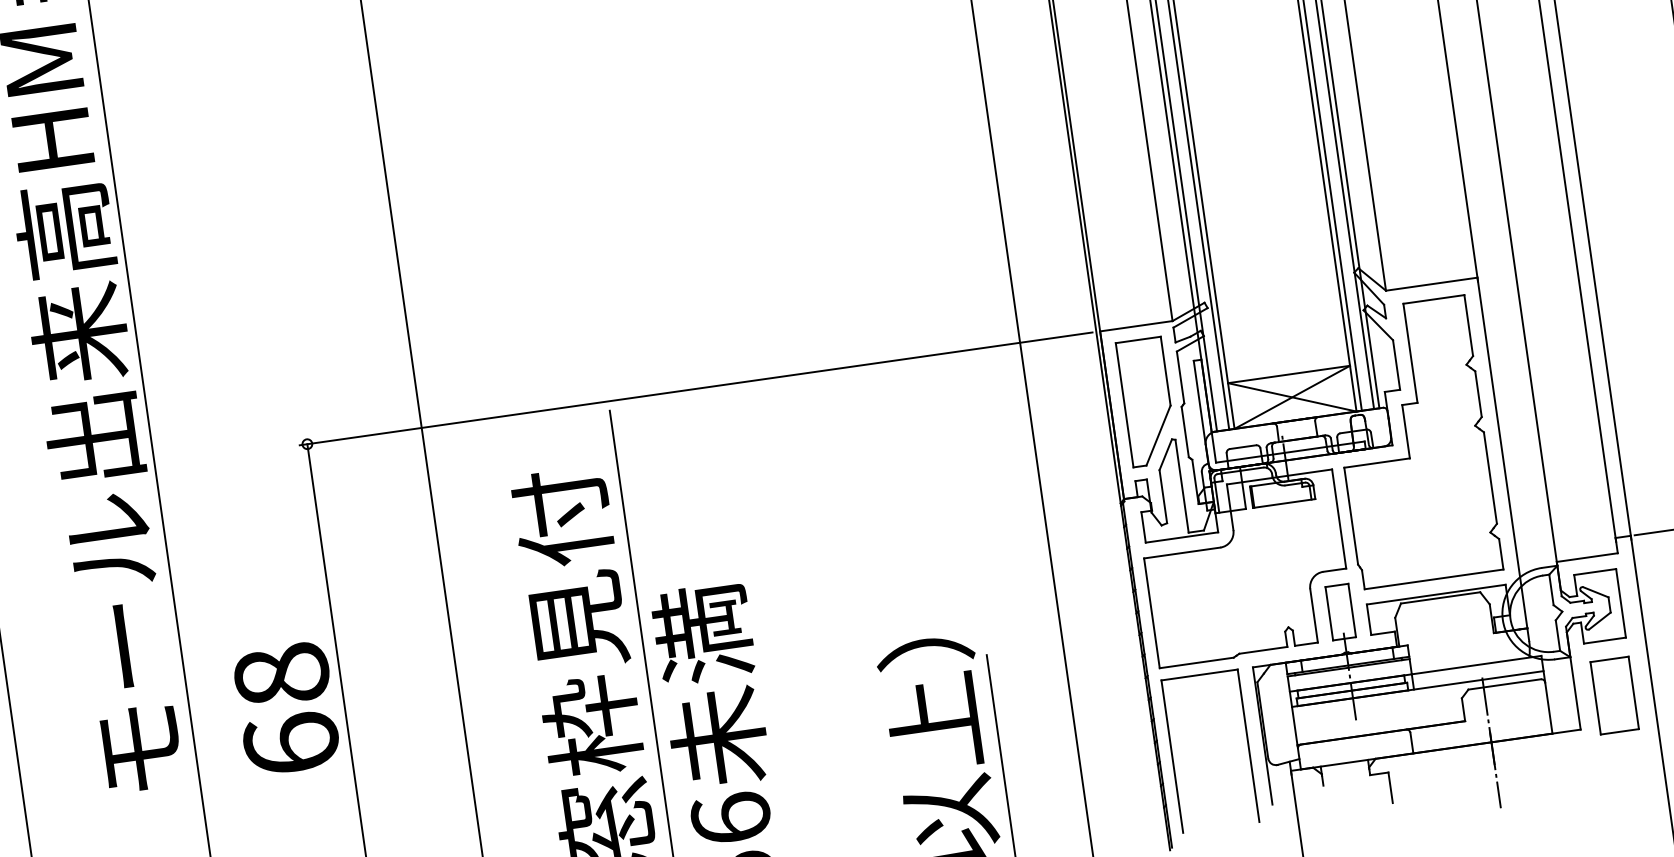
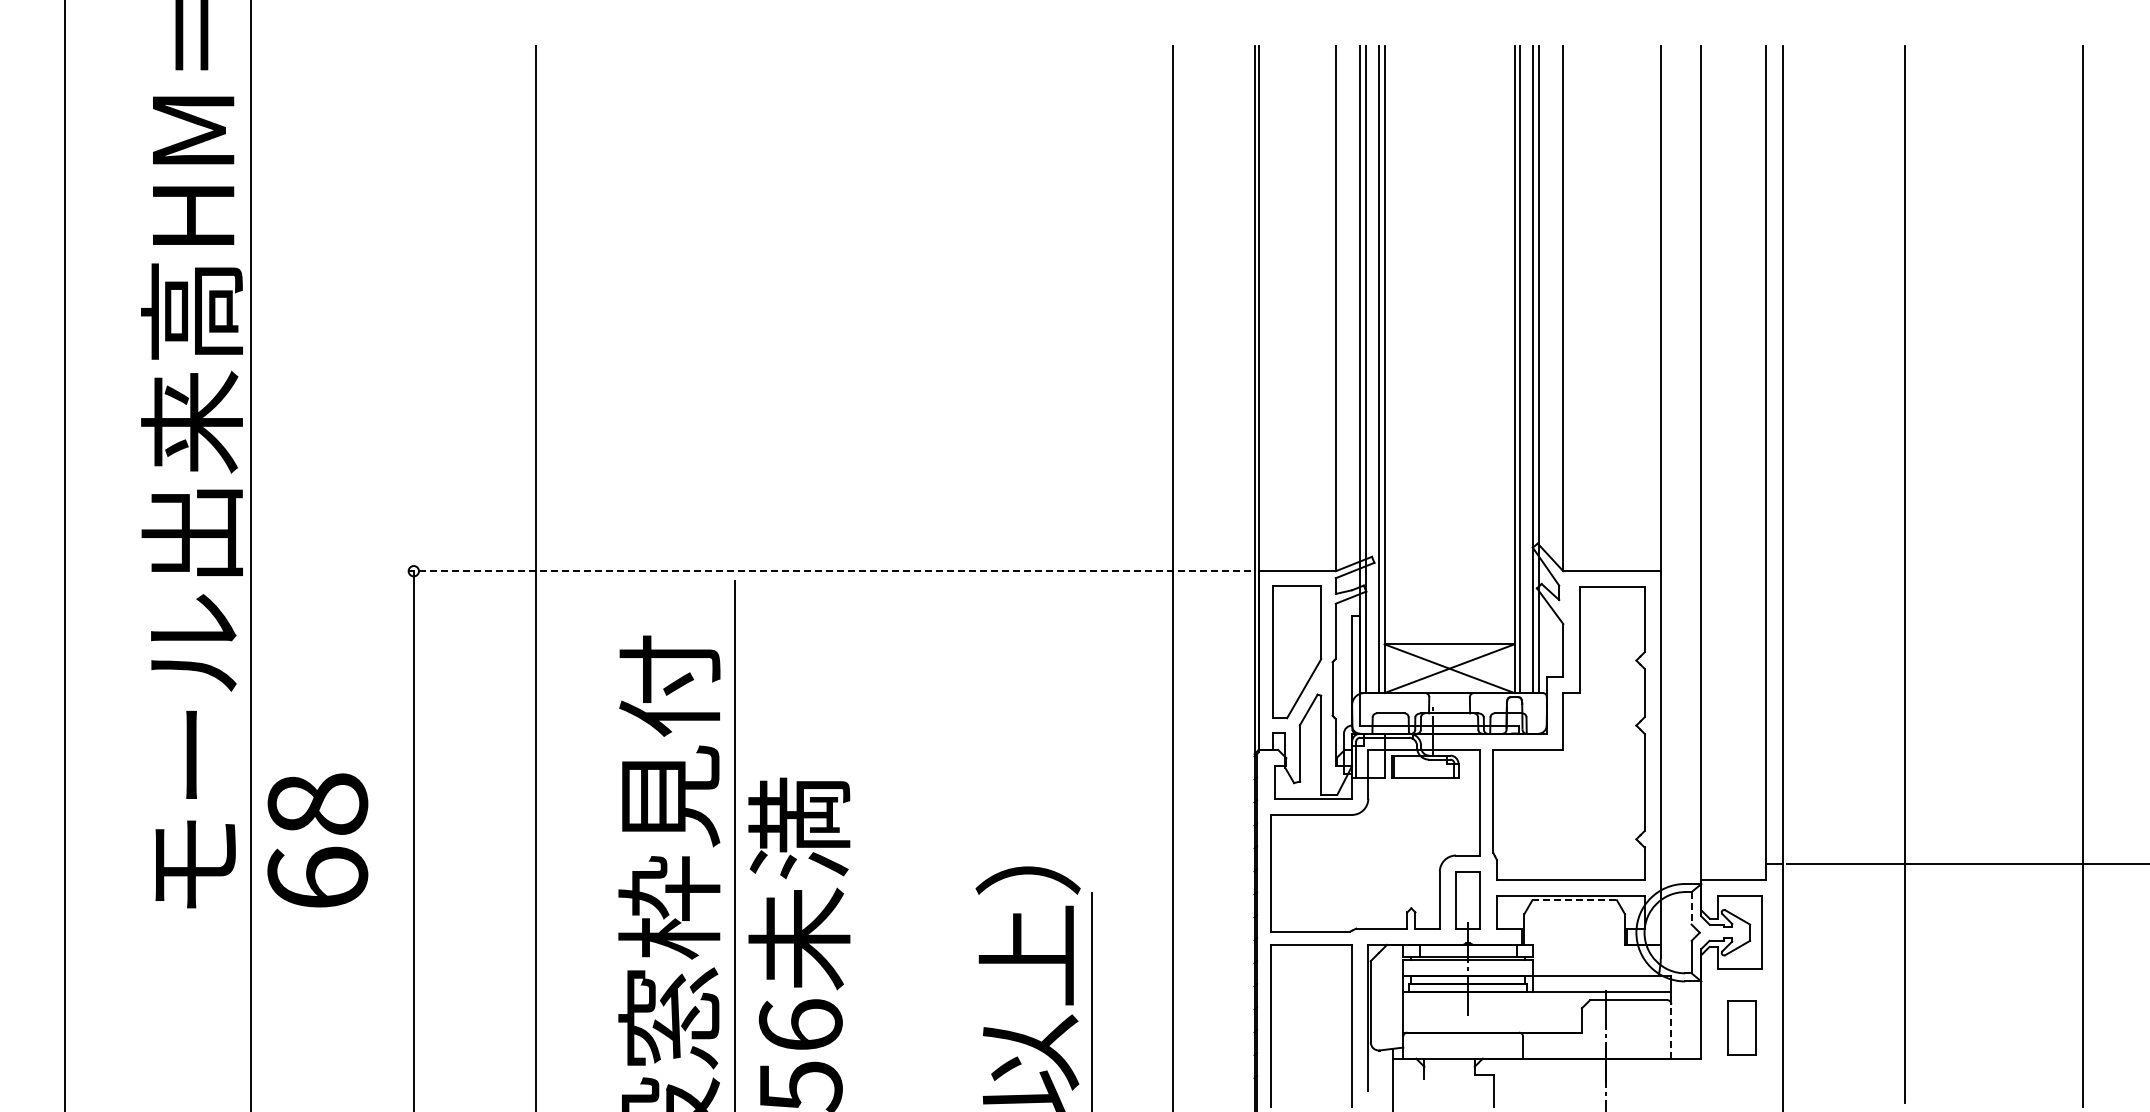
line: (695, 389) -> (827, 571), solid -> dashed
line: (1551, 590) -> (1691, 908), solid -> dashed
line: (1441, 598) -> (1575, 900), solid -> dashed
part: (1614, 695) -> (1741, 1028), size x0.7
line: (1548, 707) -> (1671, 1030), solid -> dashed
text: (286, 708) -> (317, 840), moved

